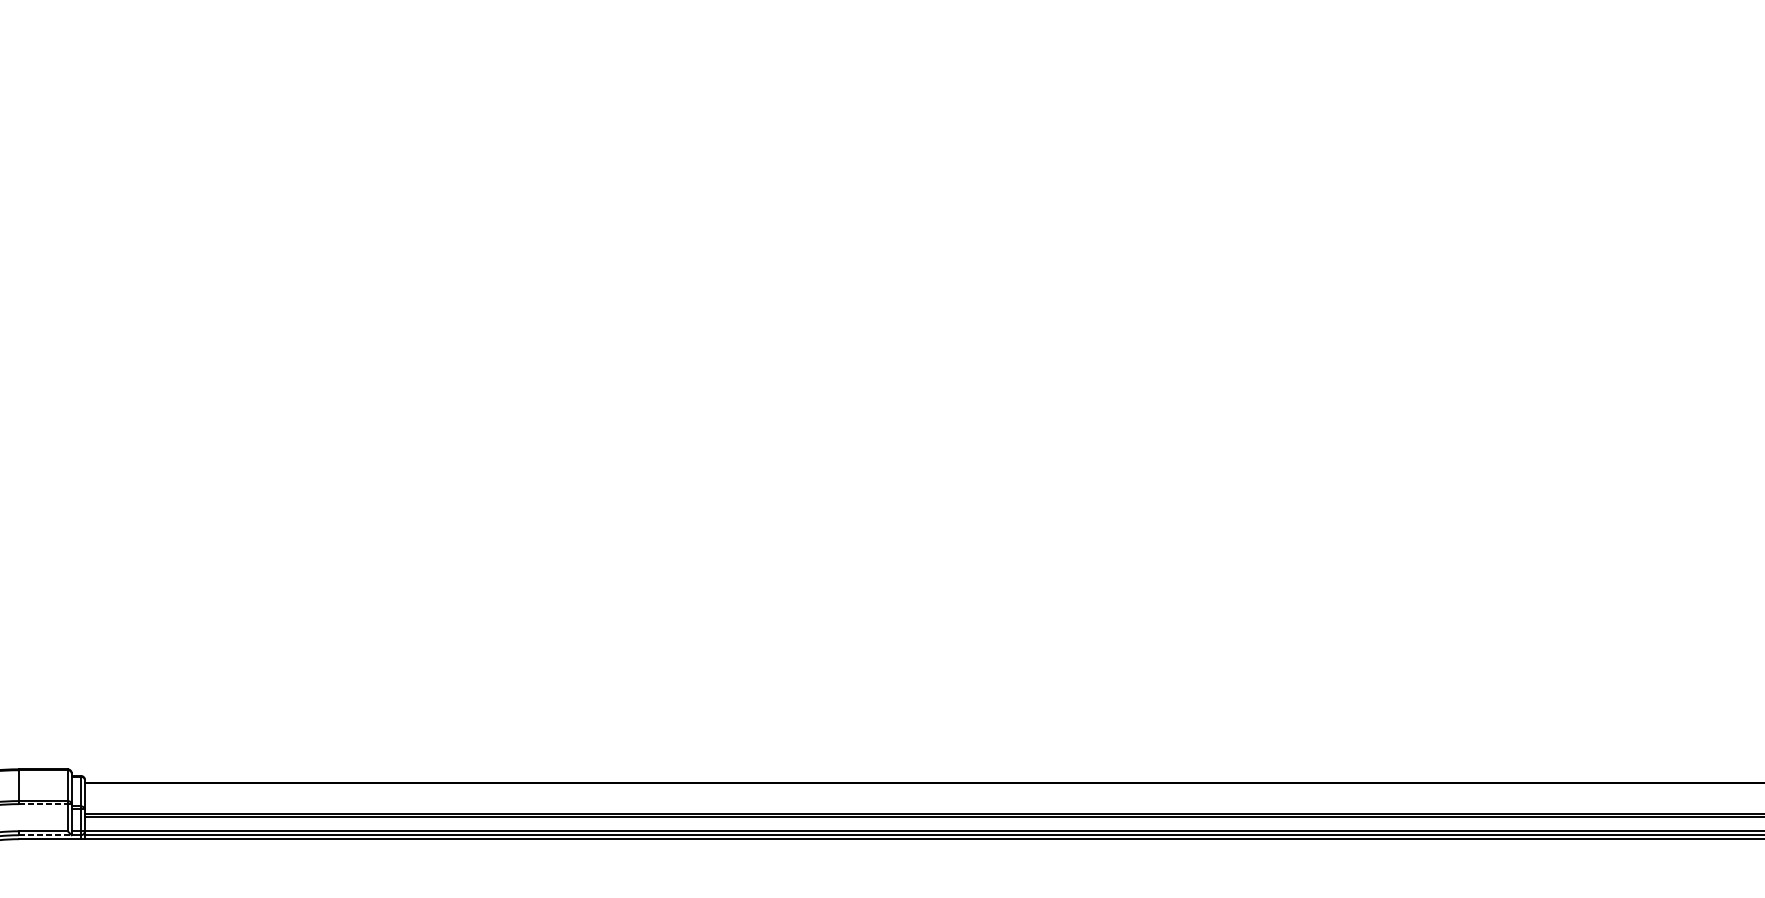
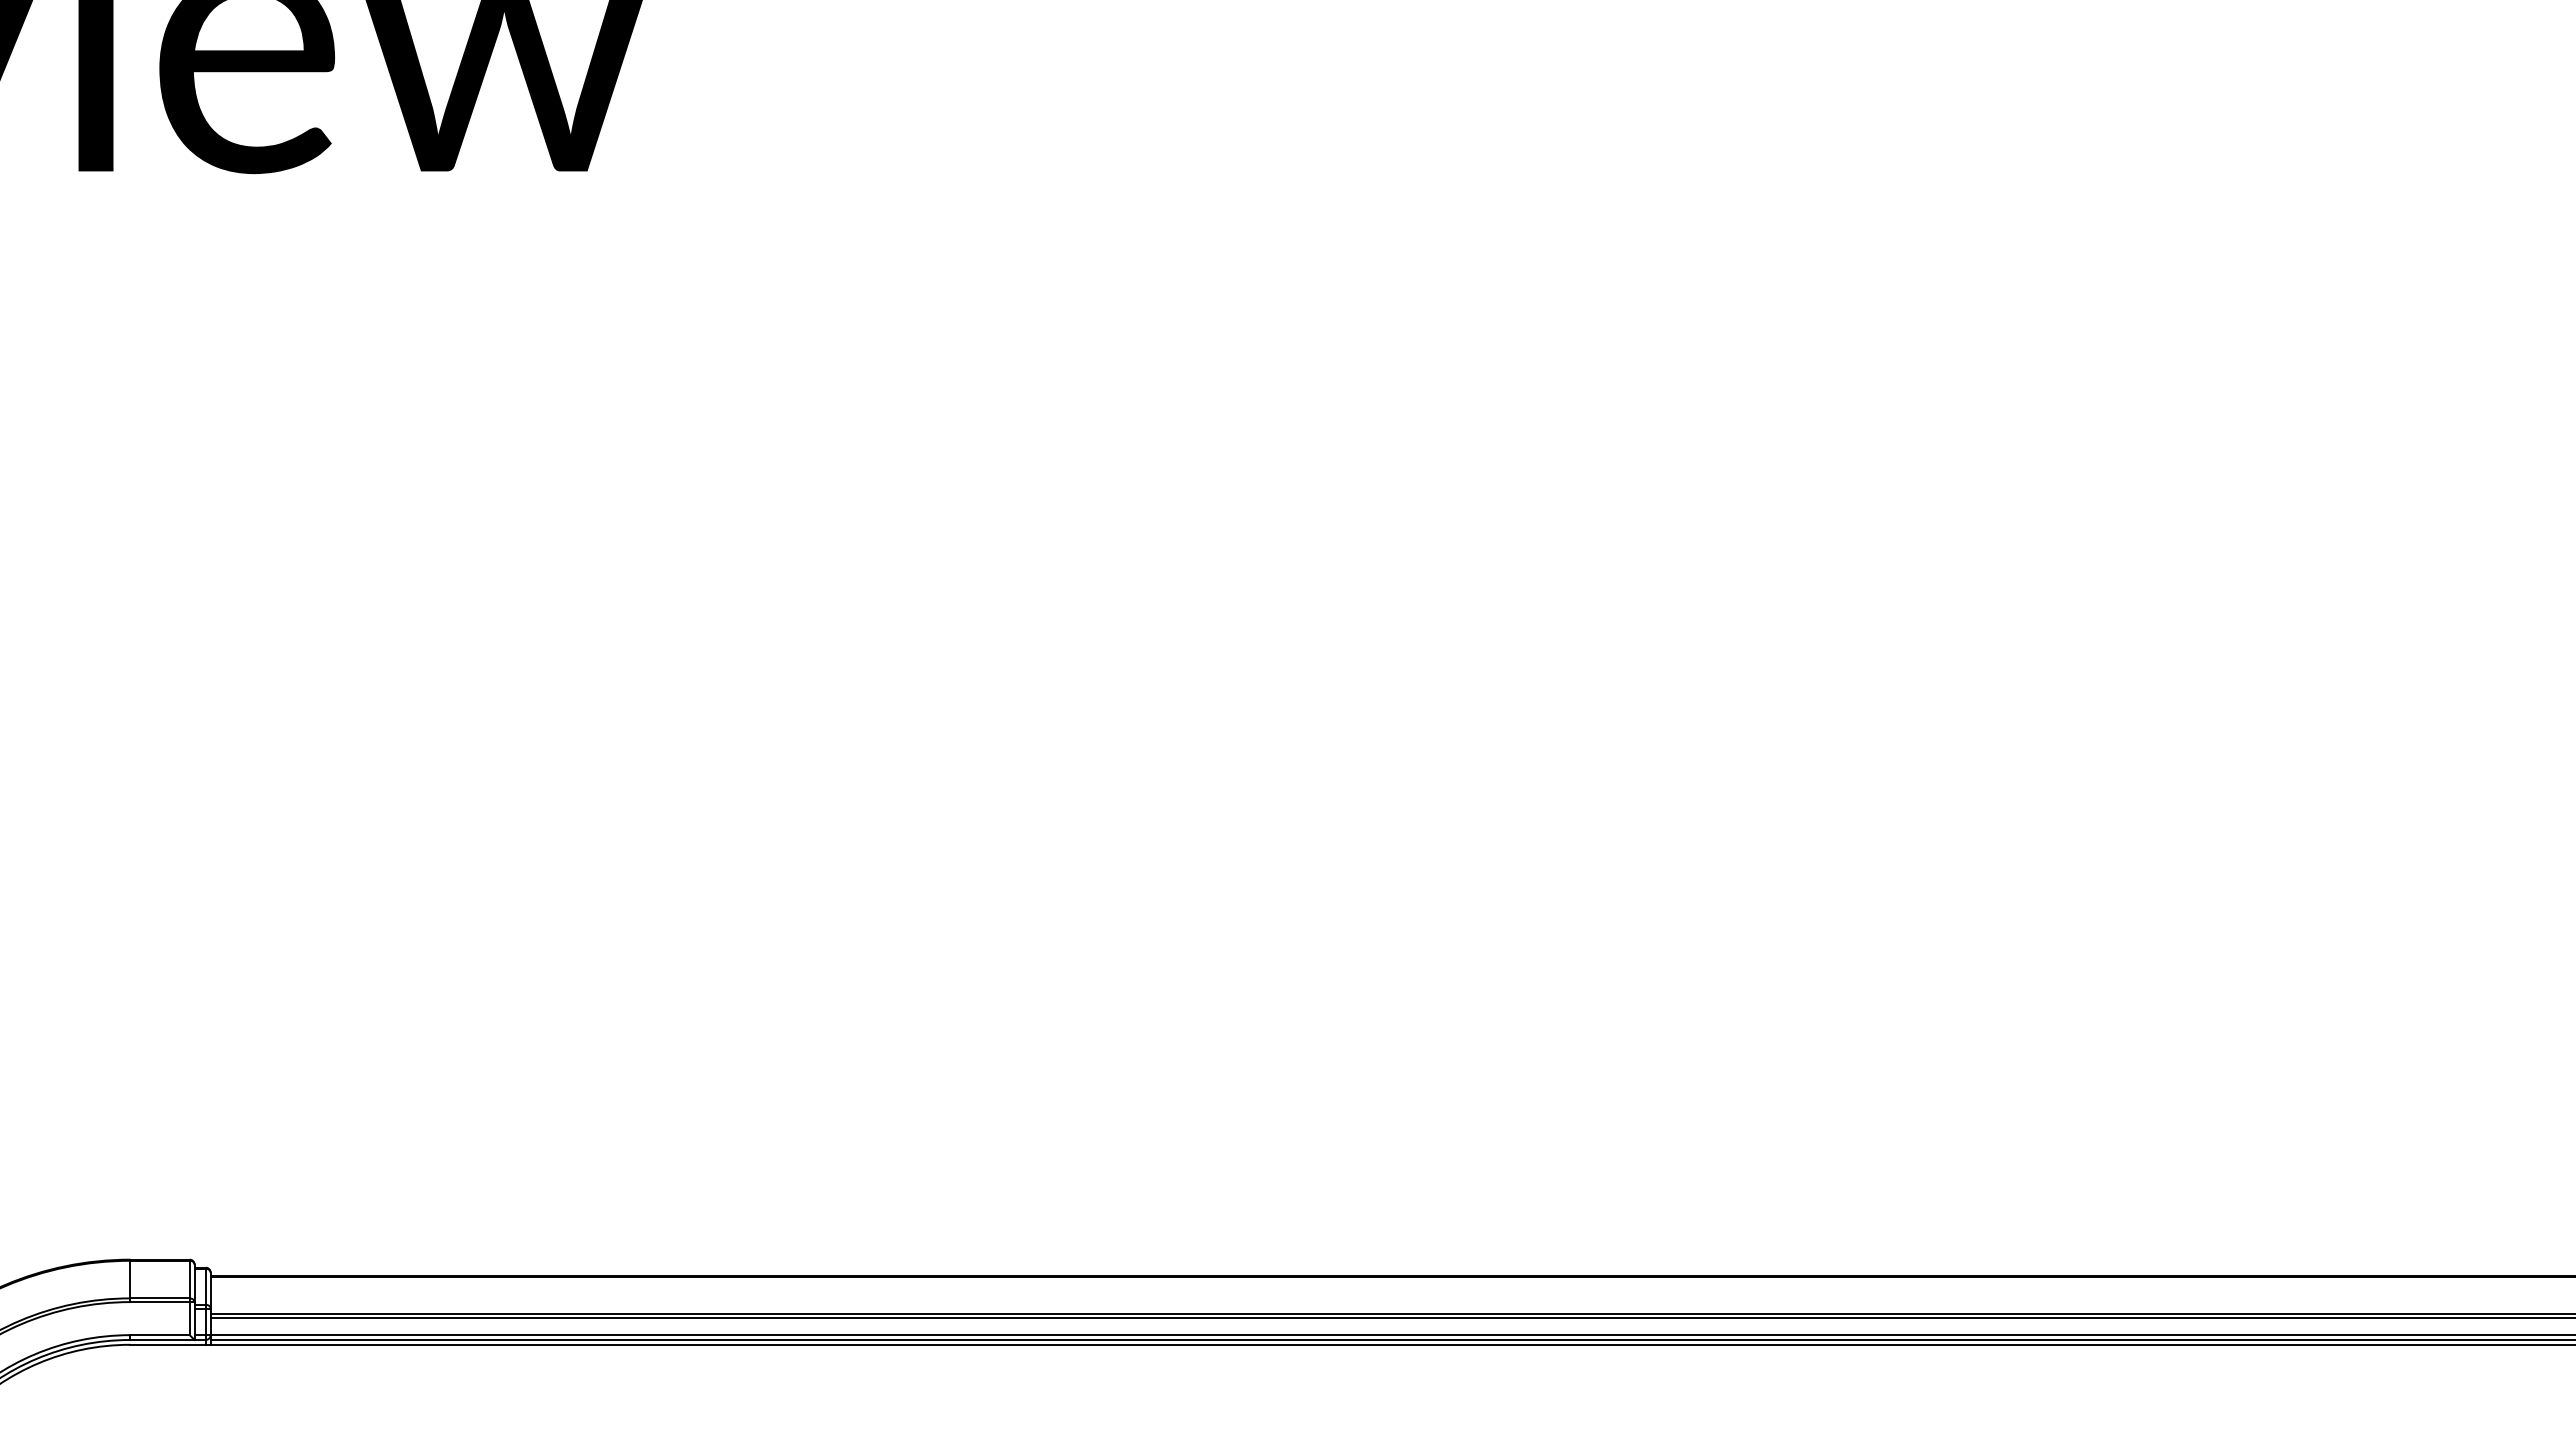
line: (43, 804) -> (160, 1302), dashed -> solid
line: (45, 834) -> (162, 1339), dashed -> solid

